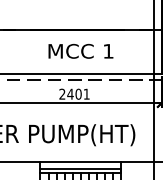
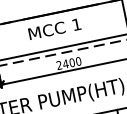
text: (80, 51) -> (54, 29), moved
text: (86, 93) -> (78, 60), 2401 -> 2400

